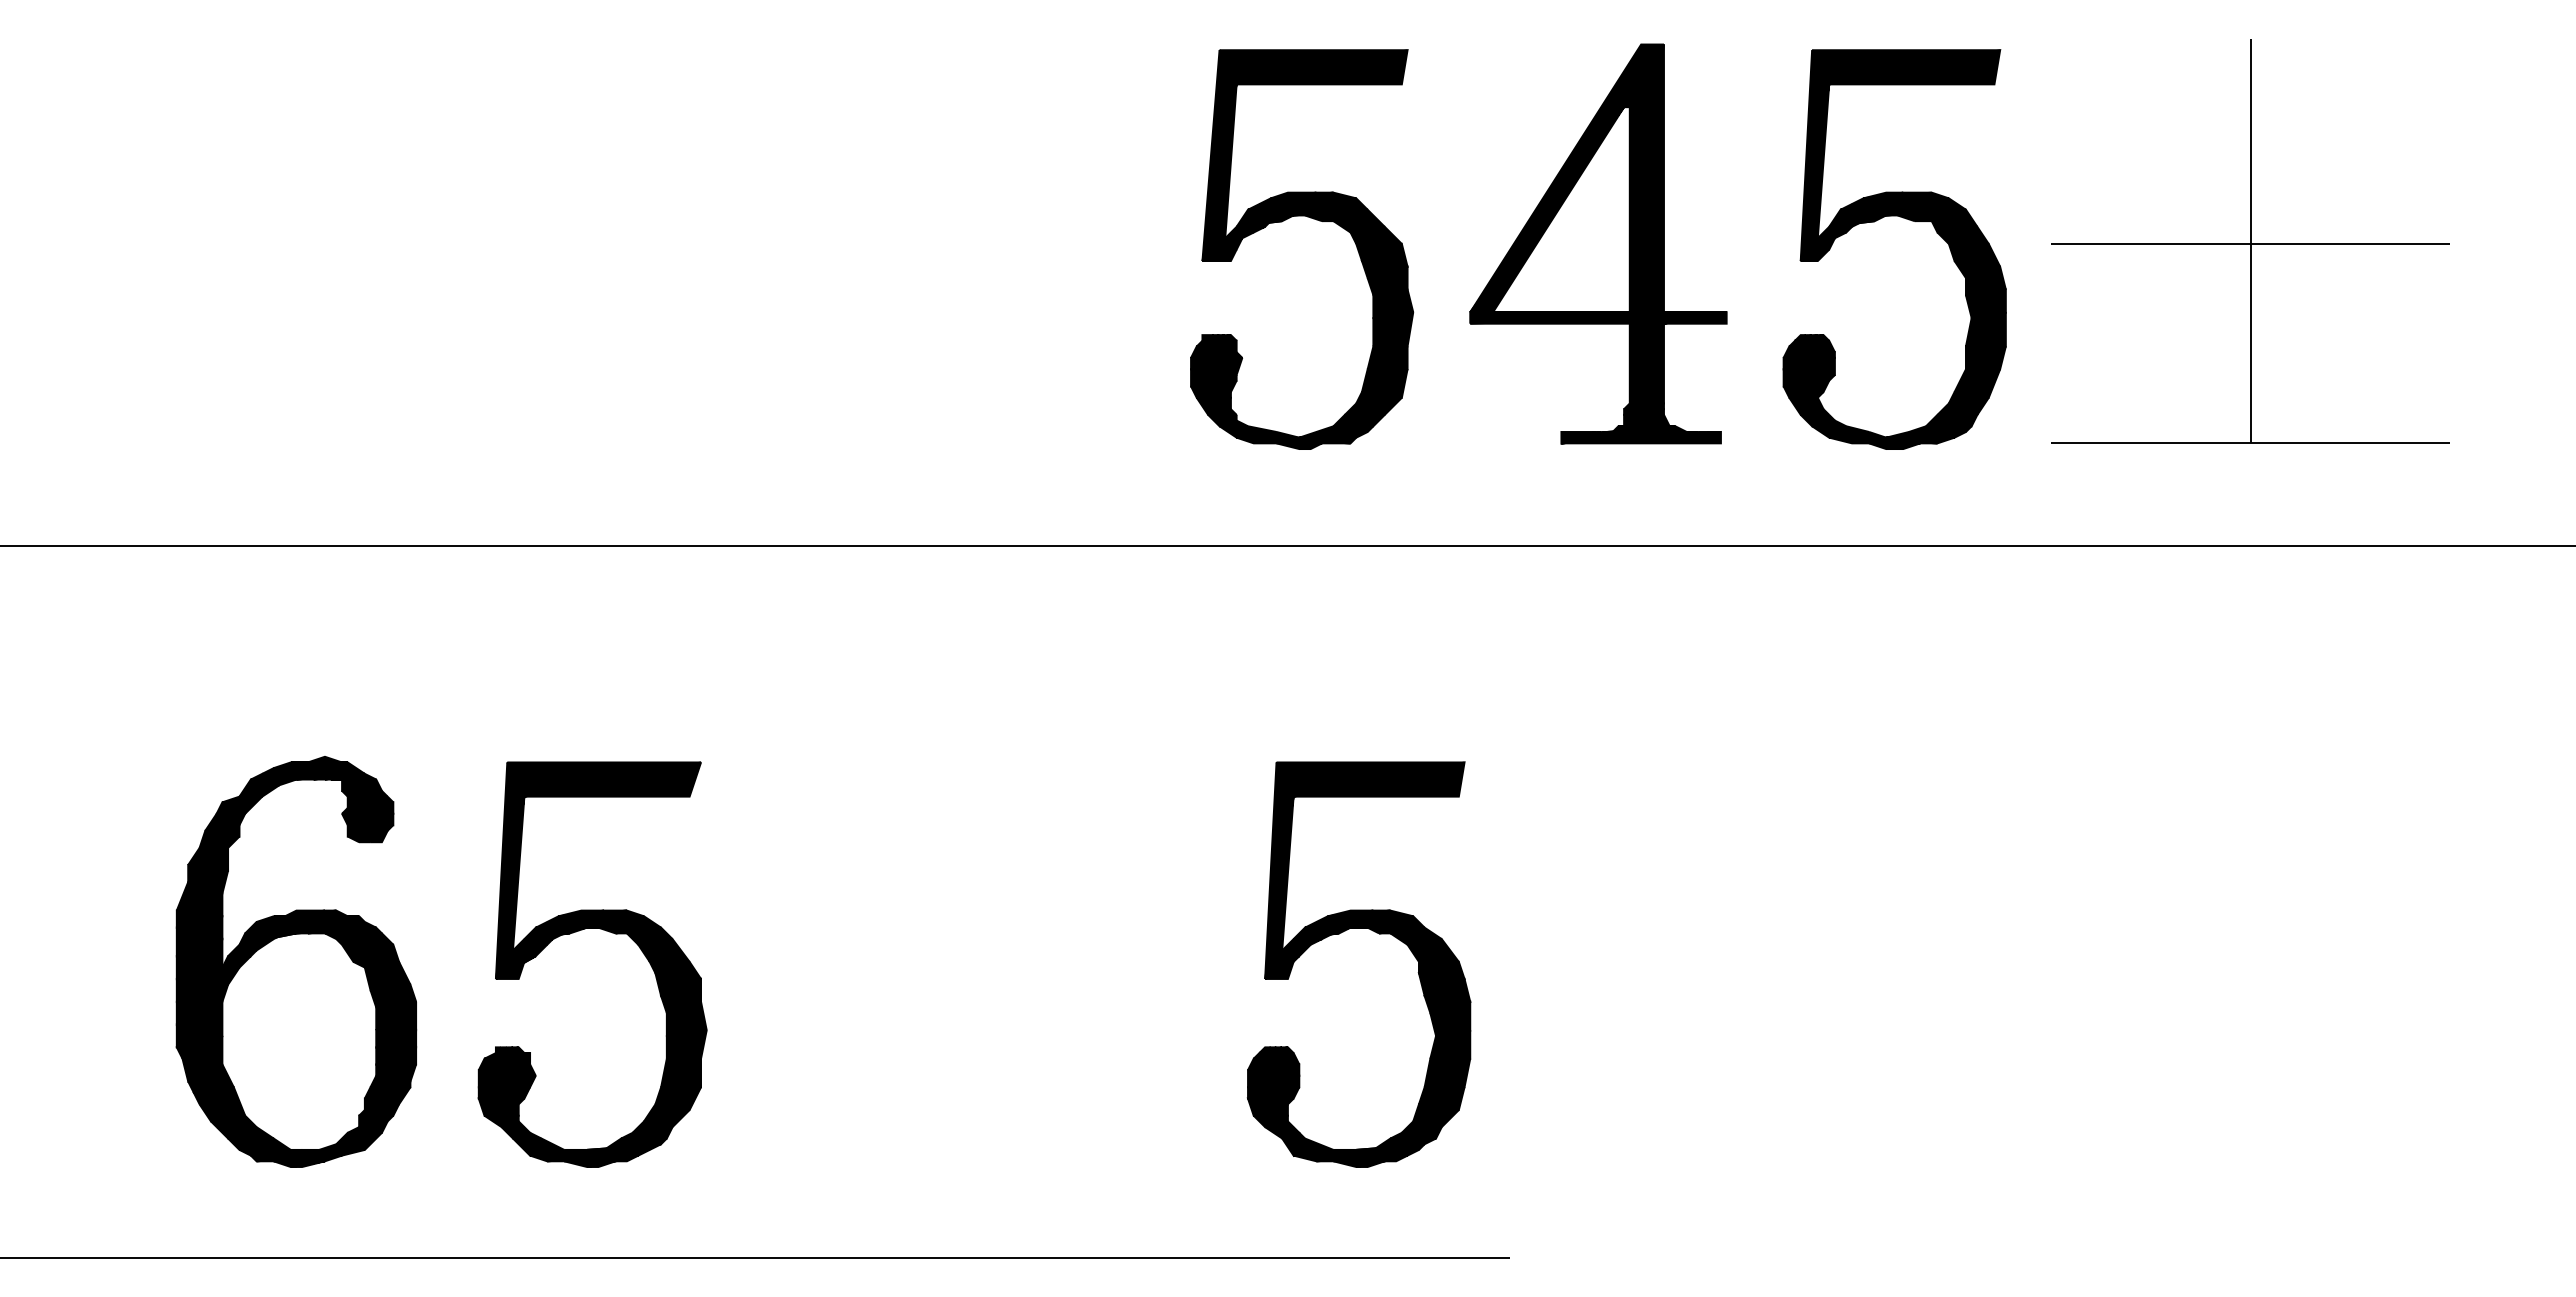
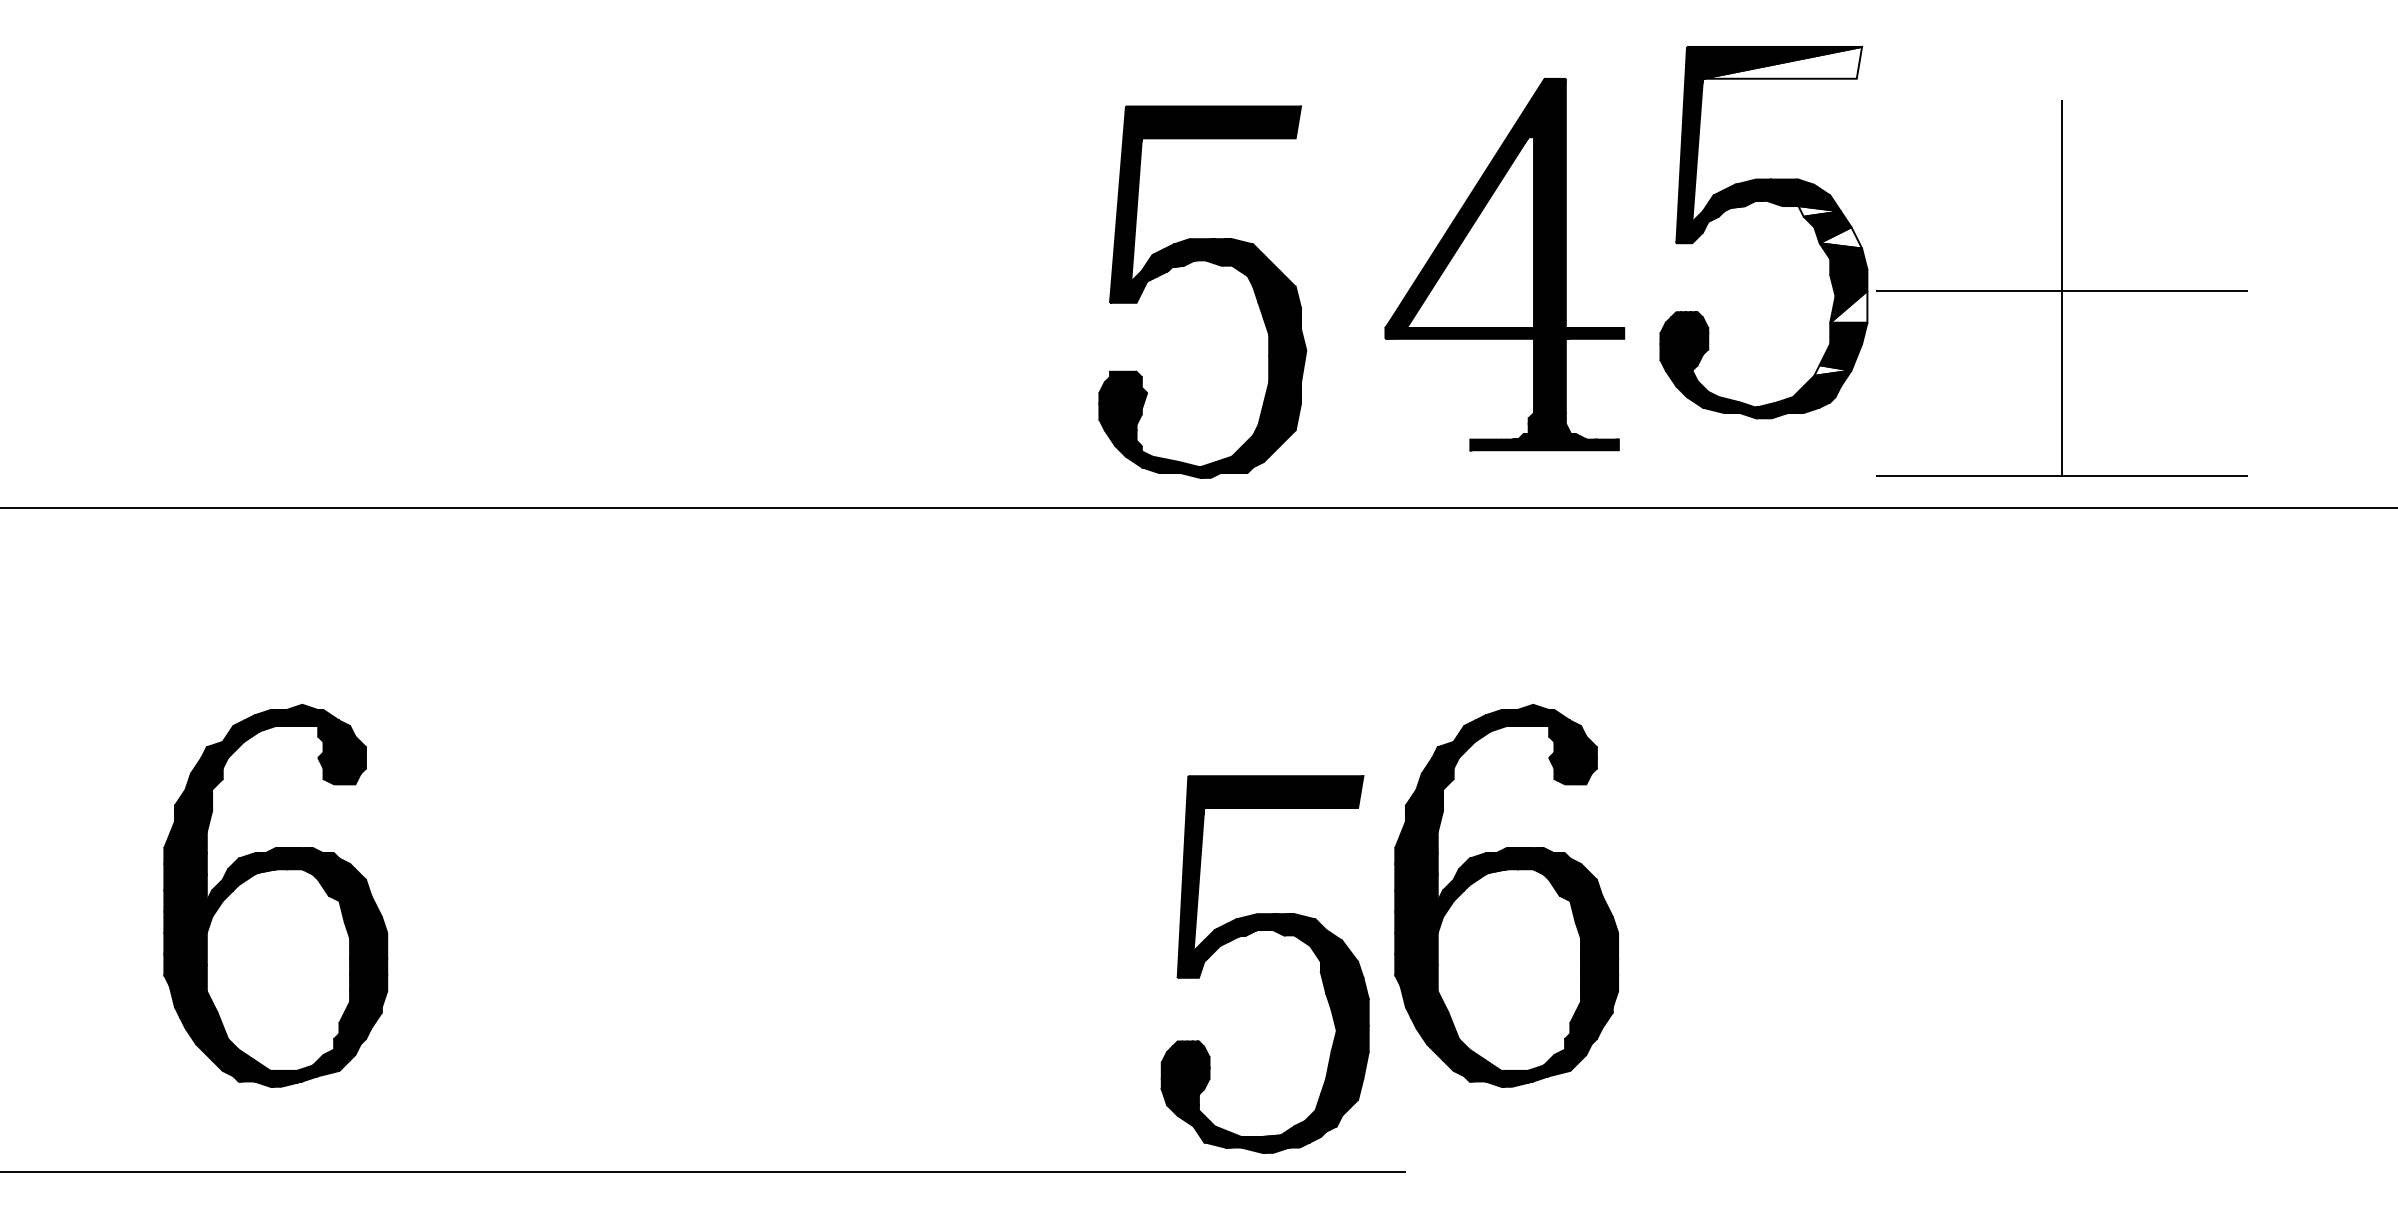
fill: (1914, 67) -> (1782, 63), removed
part: (1313, 219) -> (1213, 264), moved
fill: (1954, 226) -> (1819, 211), removed
part: (2250, 241) -> (2061, 288), moved
part: (1598, 243) -> (1504, 264), moved
fill: (1977, 254) -> (1840, 237), removed
fill: (1985, 329) -> (1848, 306), removed
fill: (1968, 397) -> (1832, 370), removed
part: (582, 930) -> (542, 866), removed
part: (1343, 932) -> (1250, 934), moved
part: (1618, 961) -> (1506, 895), added

